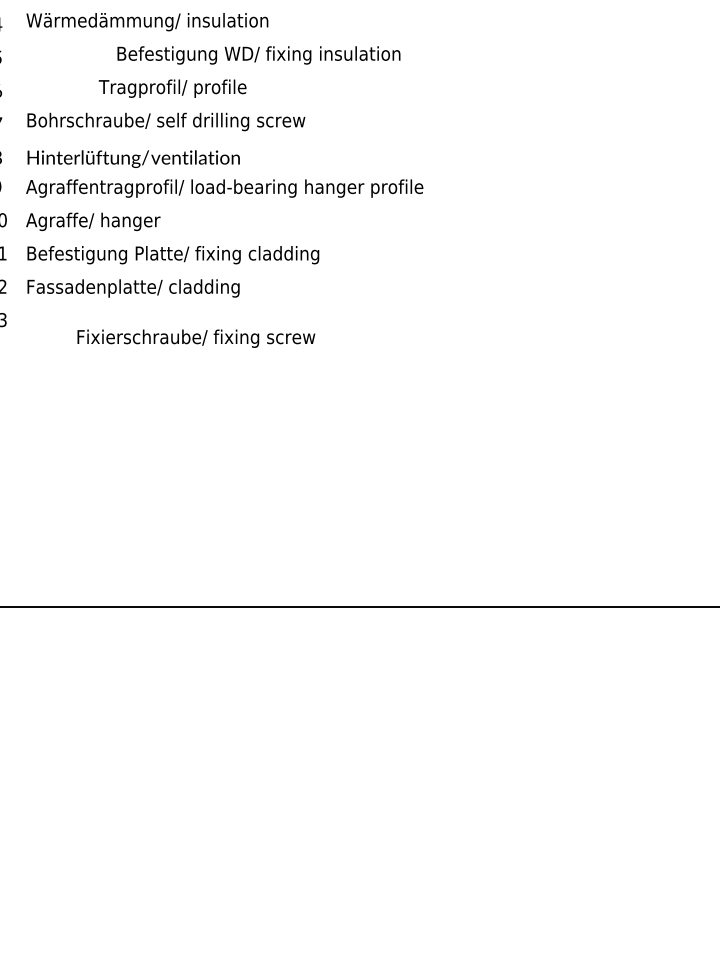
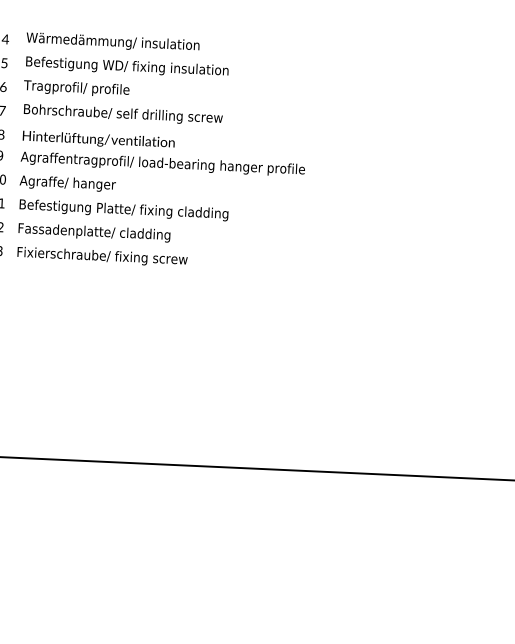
text: (258, 55) -> (127, 67), moved
text: (172, 88) -> (76, 88), moved
text: (196, 338) -> (102, 256), moved

